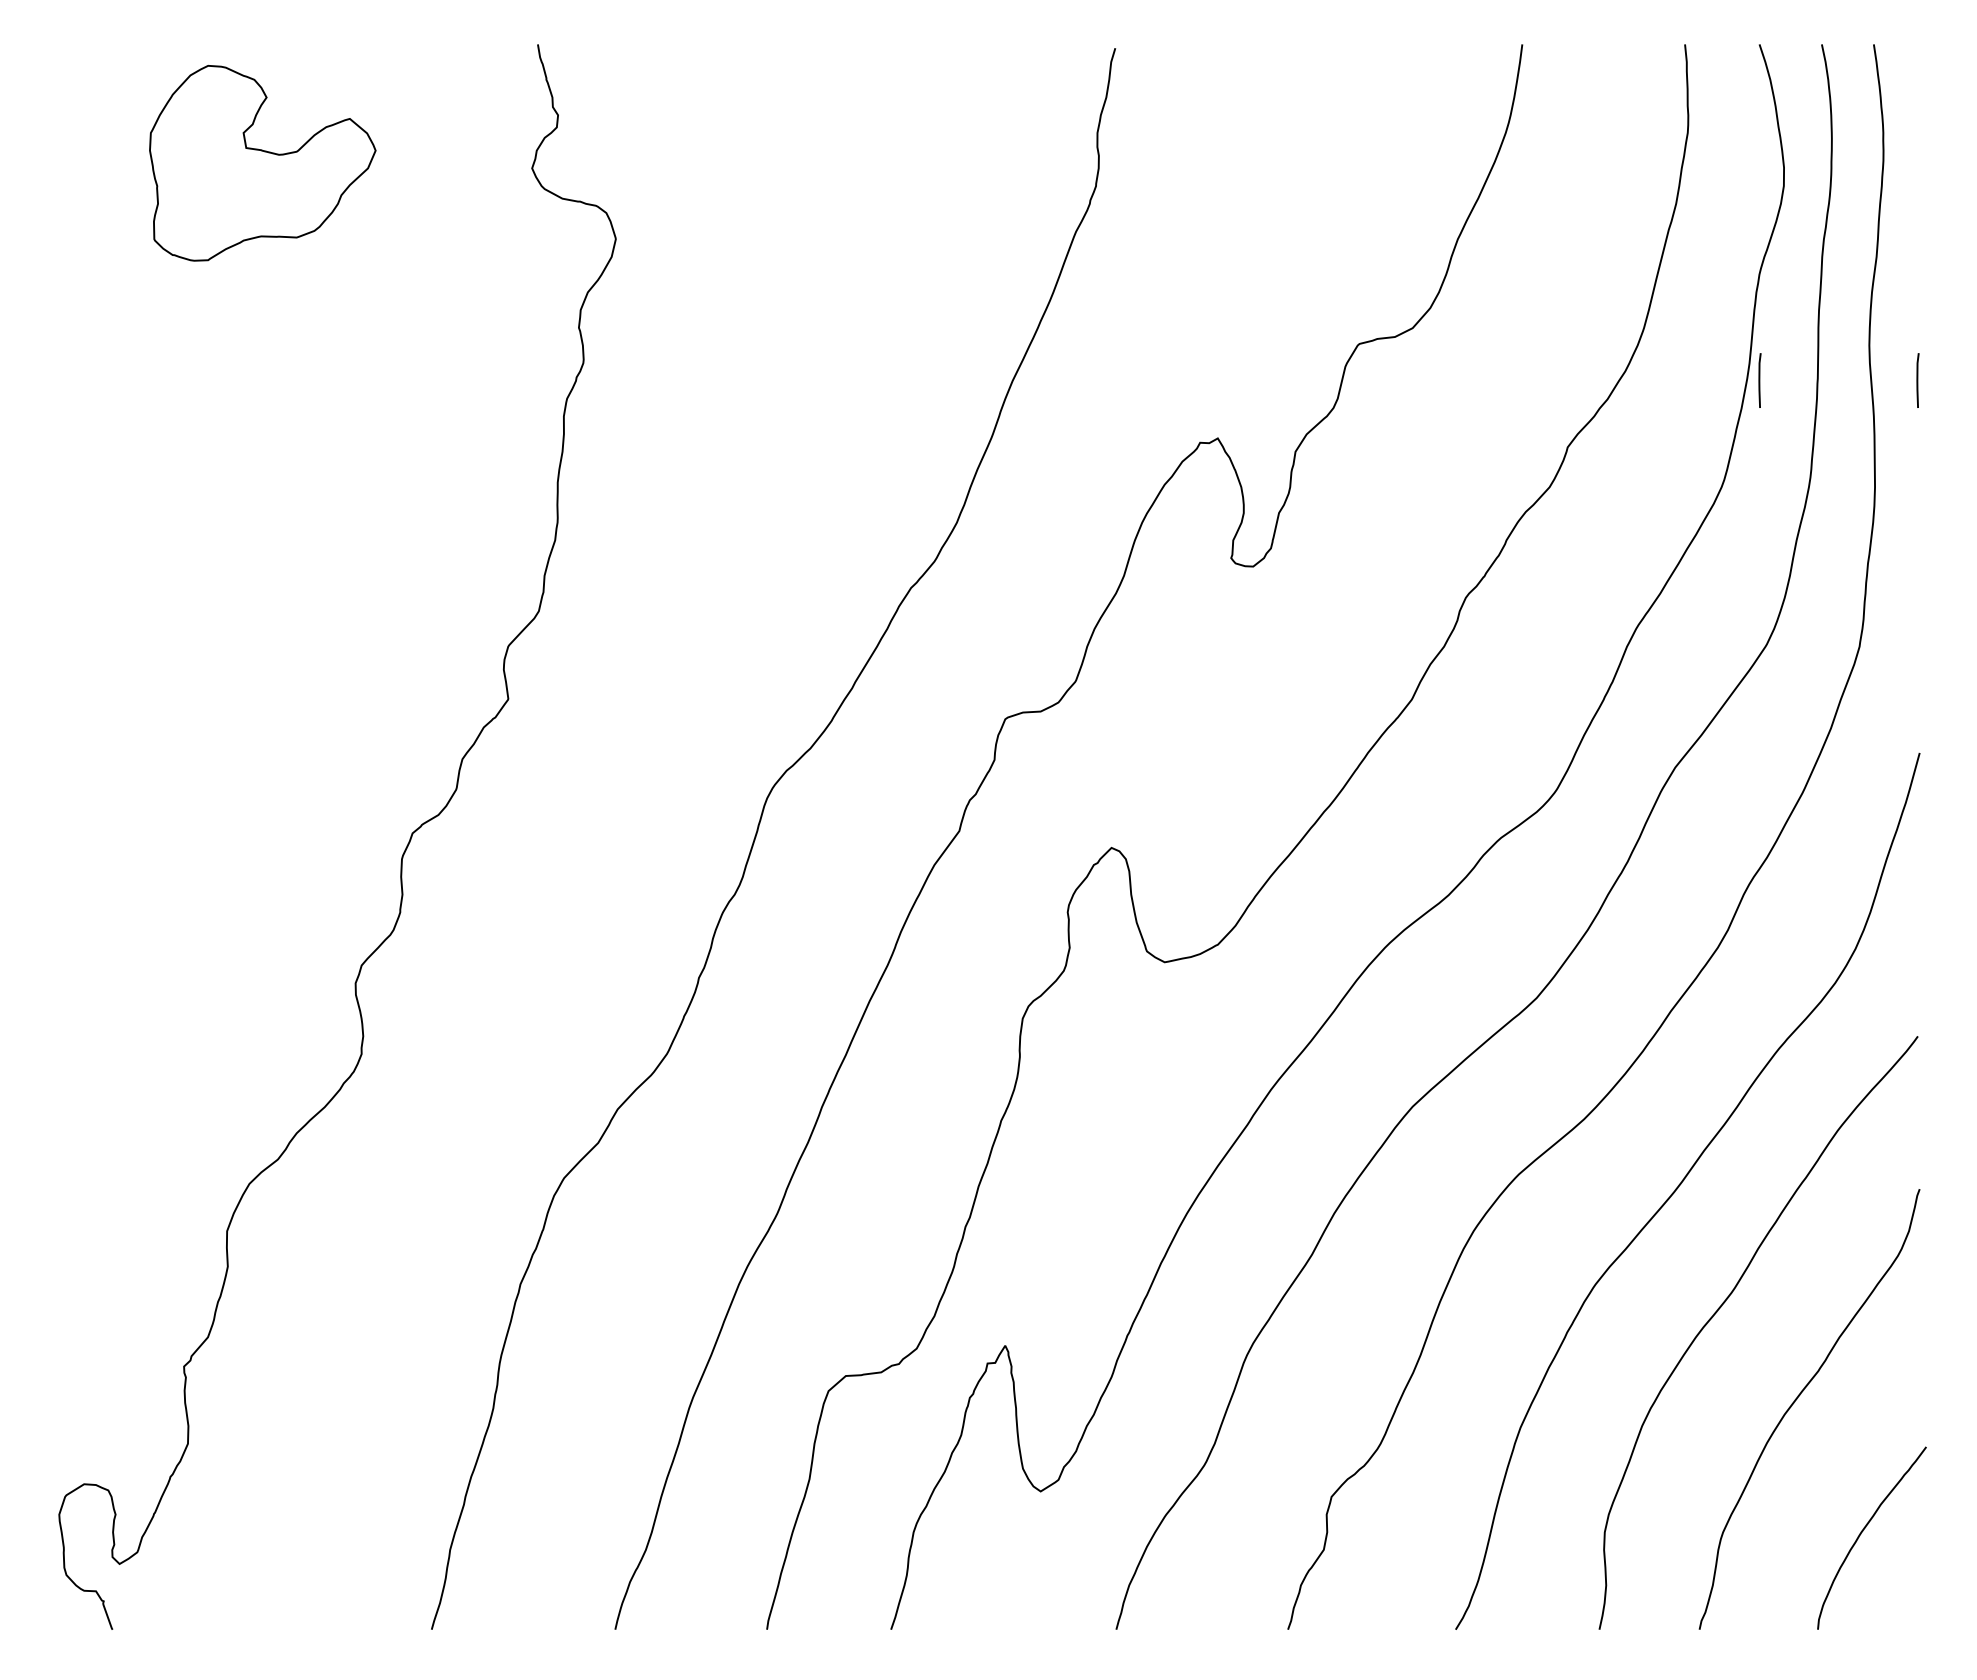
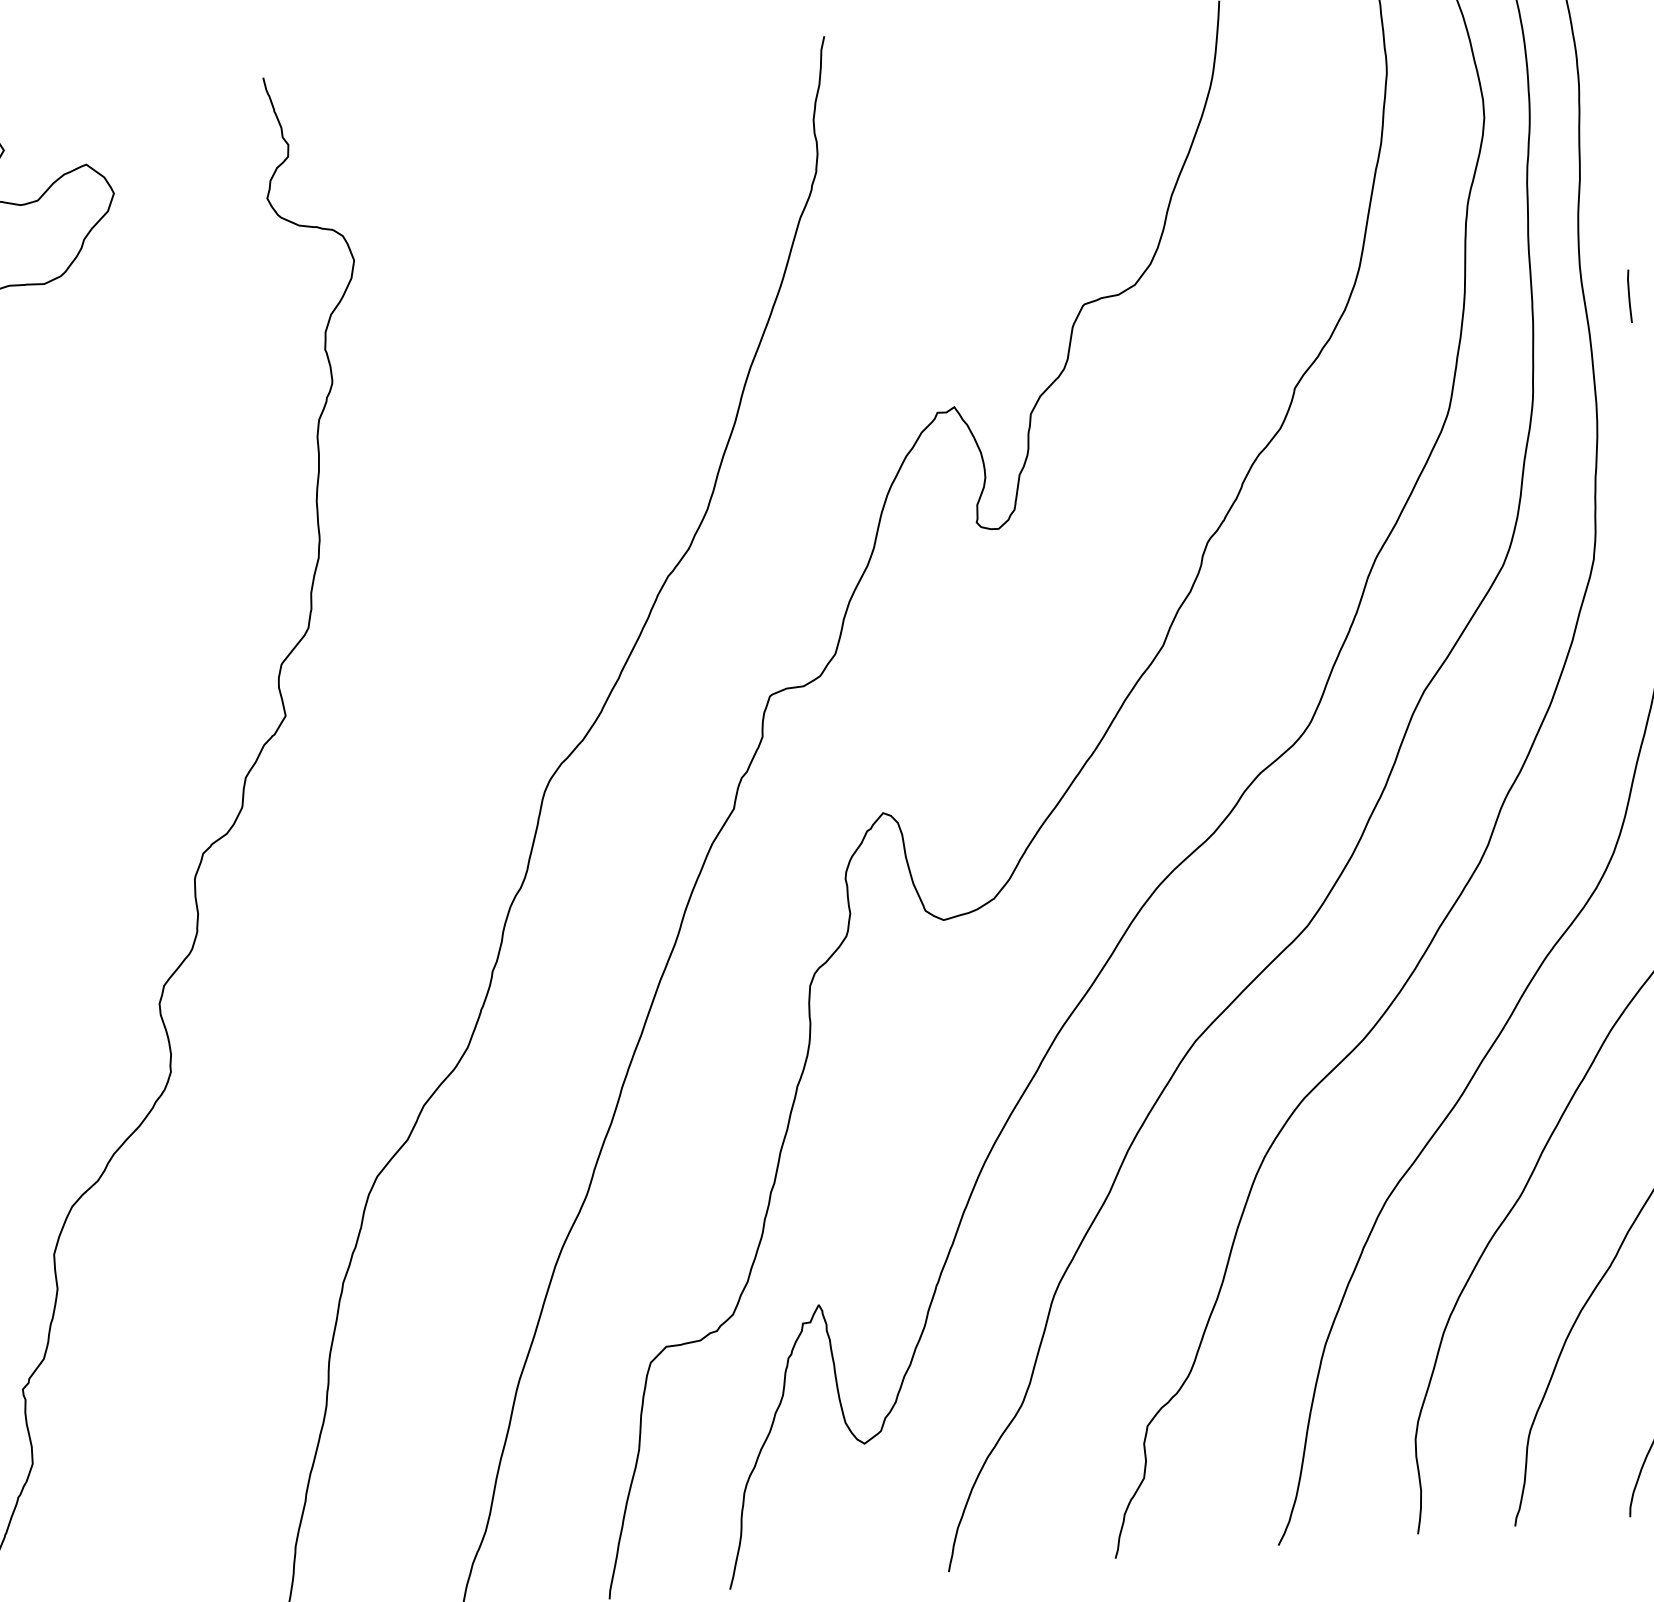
line: (1759, 380) -> (1475, 308), removed

